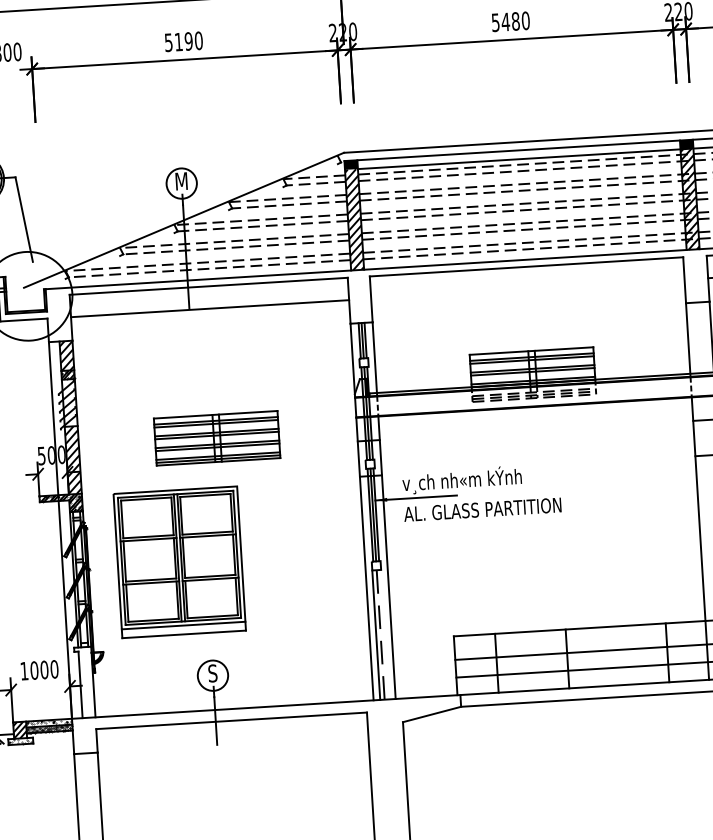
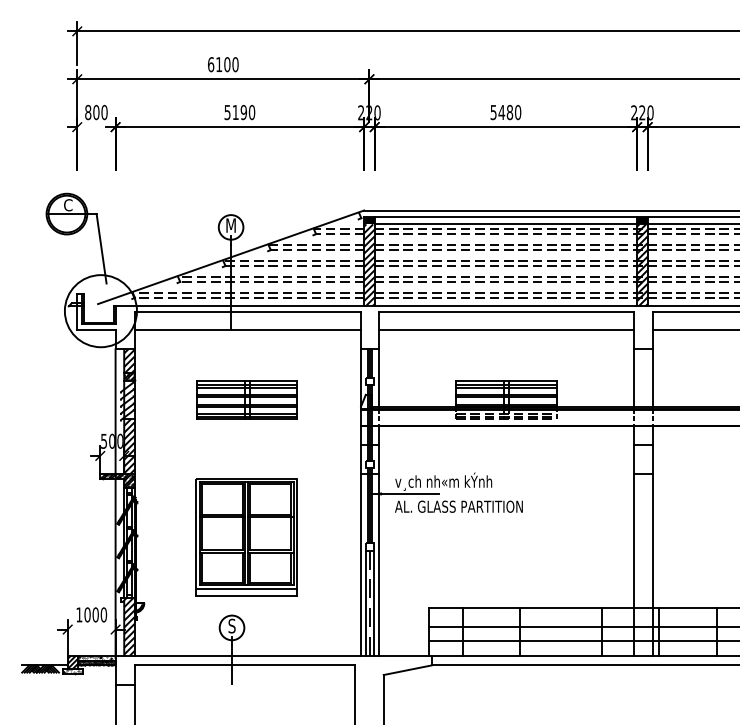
line: (527, 289) -> (506, 330), added
part: (216, 438) -> (246, 399), moved
part: (179, 562) -> (246, 537), moved
line: (384, 633) -> (373, 602), added
hatch: (85, 681) -> (128, 626), added

